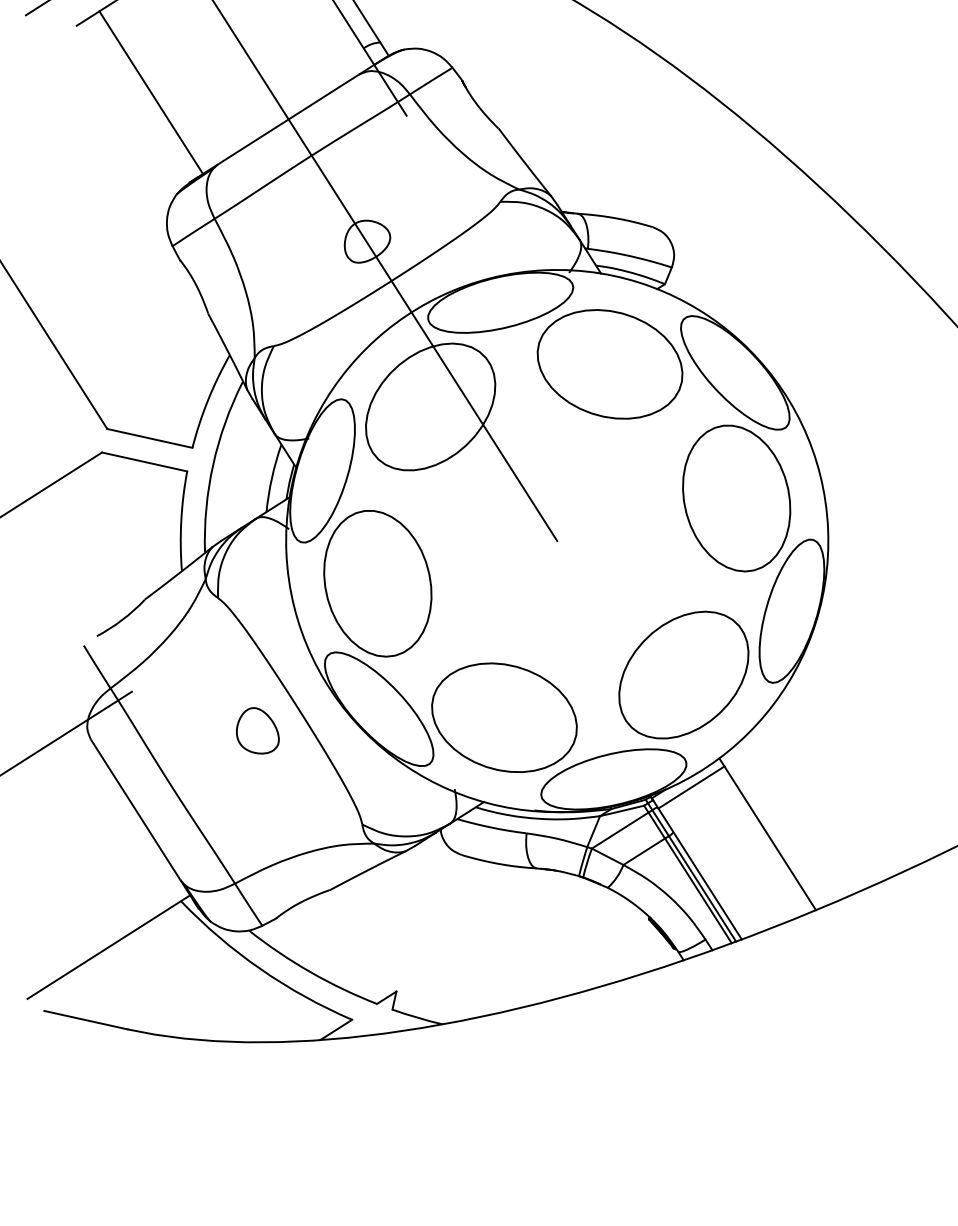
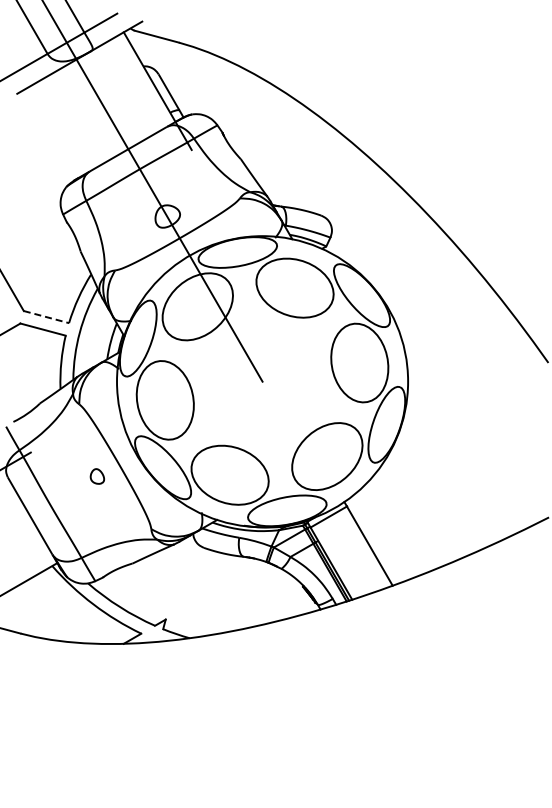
line: (151, 92) -> (55, 131), removed
line: (150, 439) -> (46, 317), solid -> dashed
part: (257, 730) -> (97, 476), size x0.6

